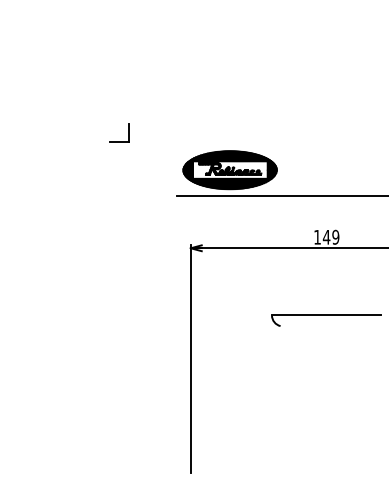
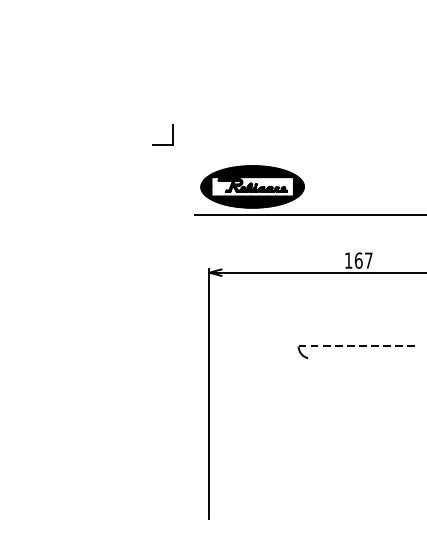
part: (128, 132) -> (172, 134), moved
text: (330, 236) -> (362, 259), 149 -> 167
line: (326, 315) -> (358, 346), solid -> dashed

